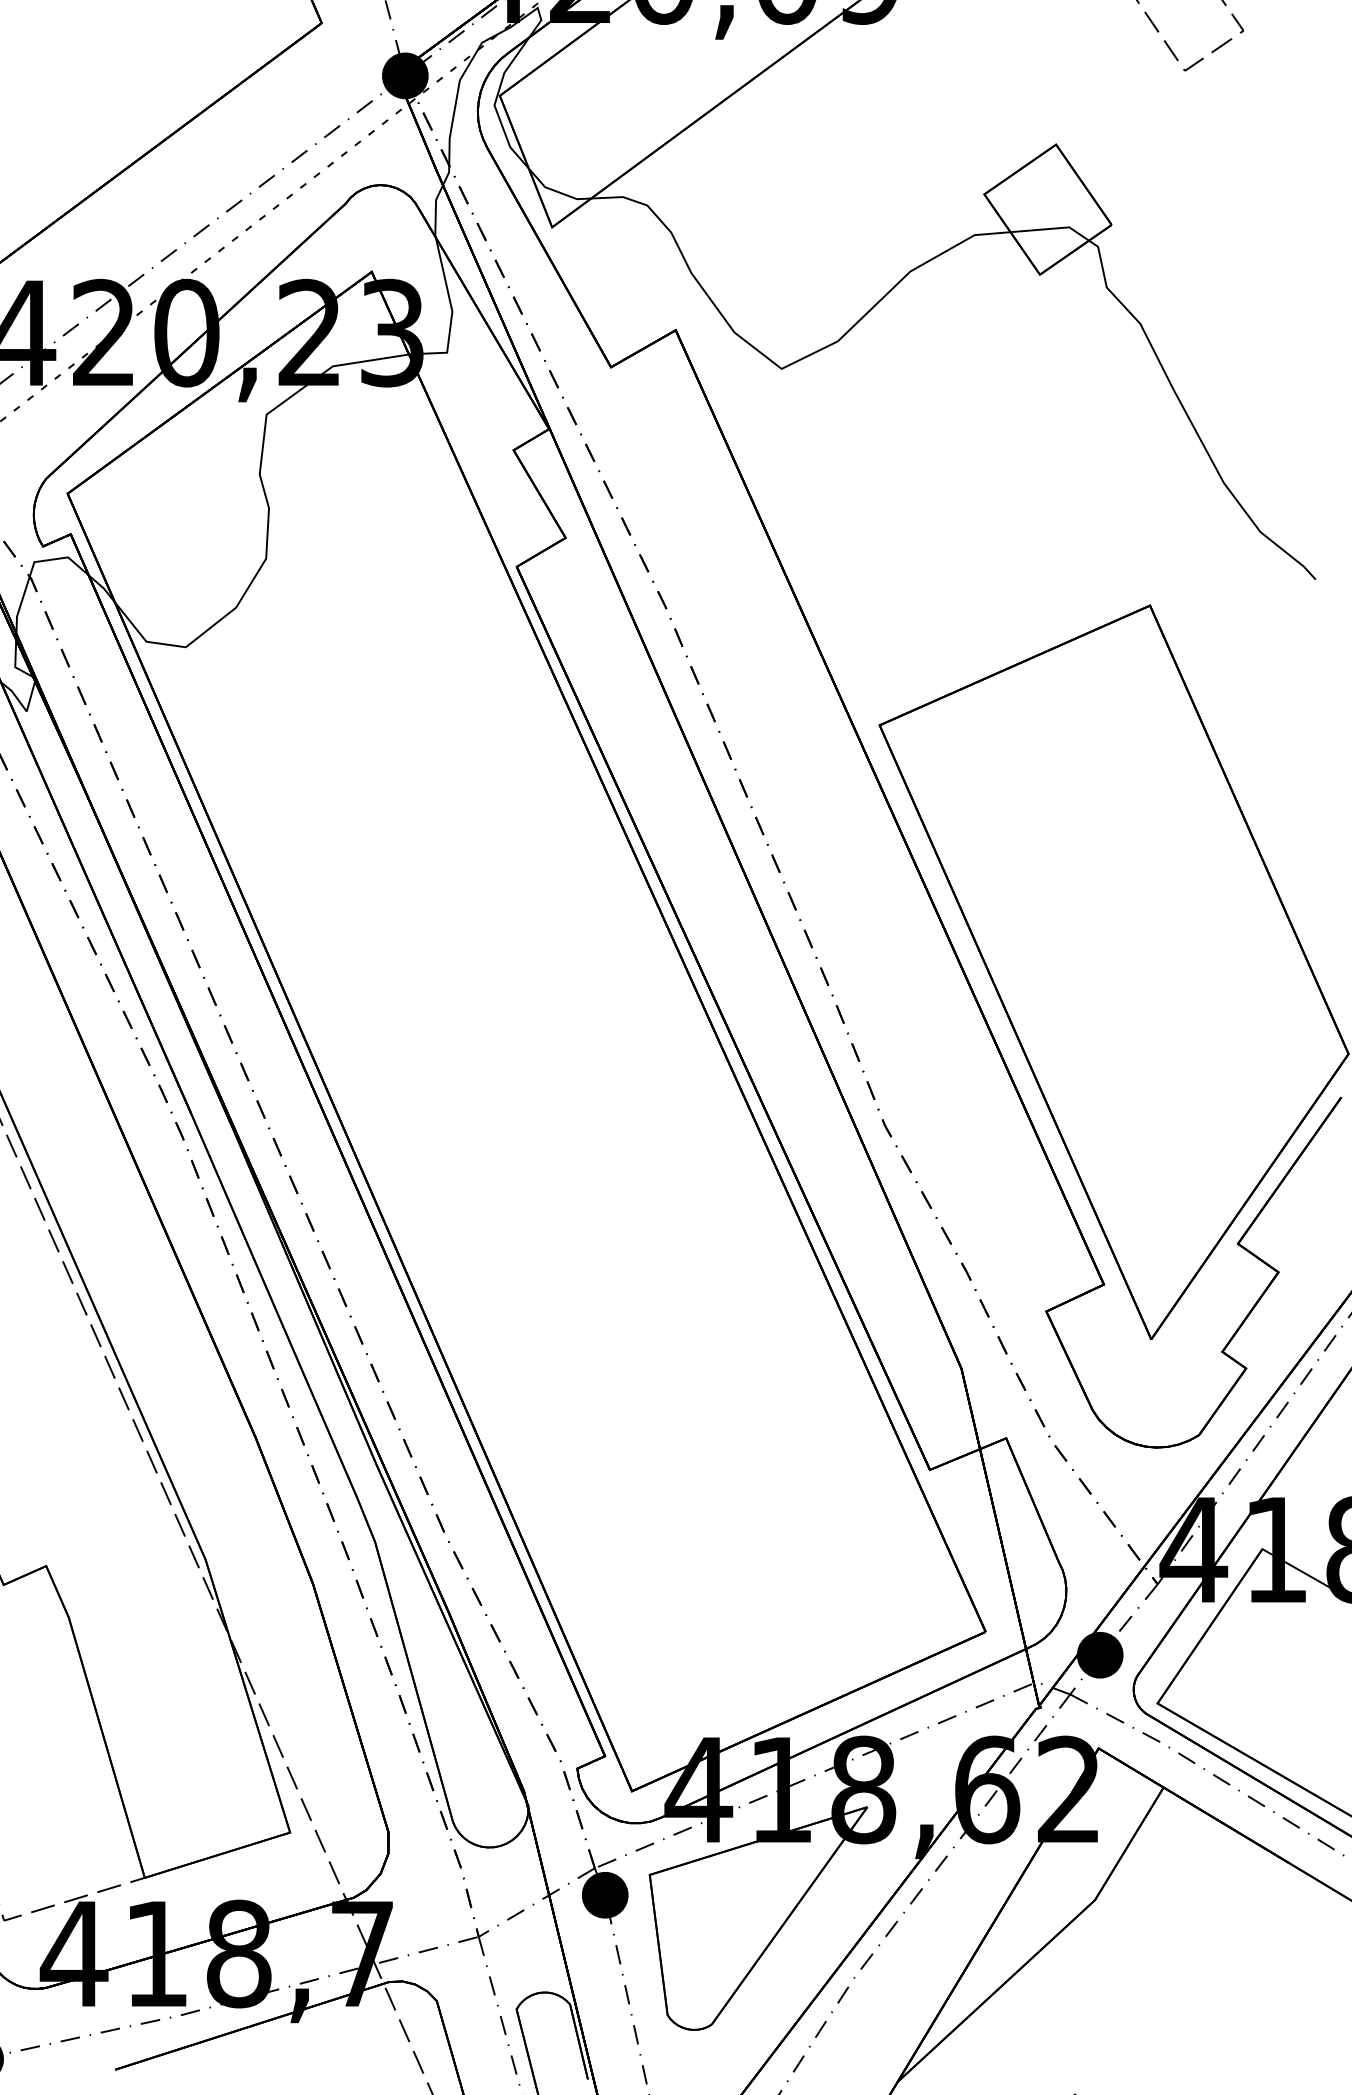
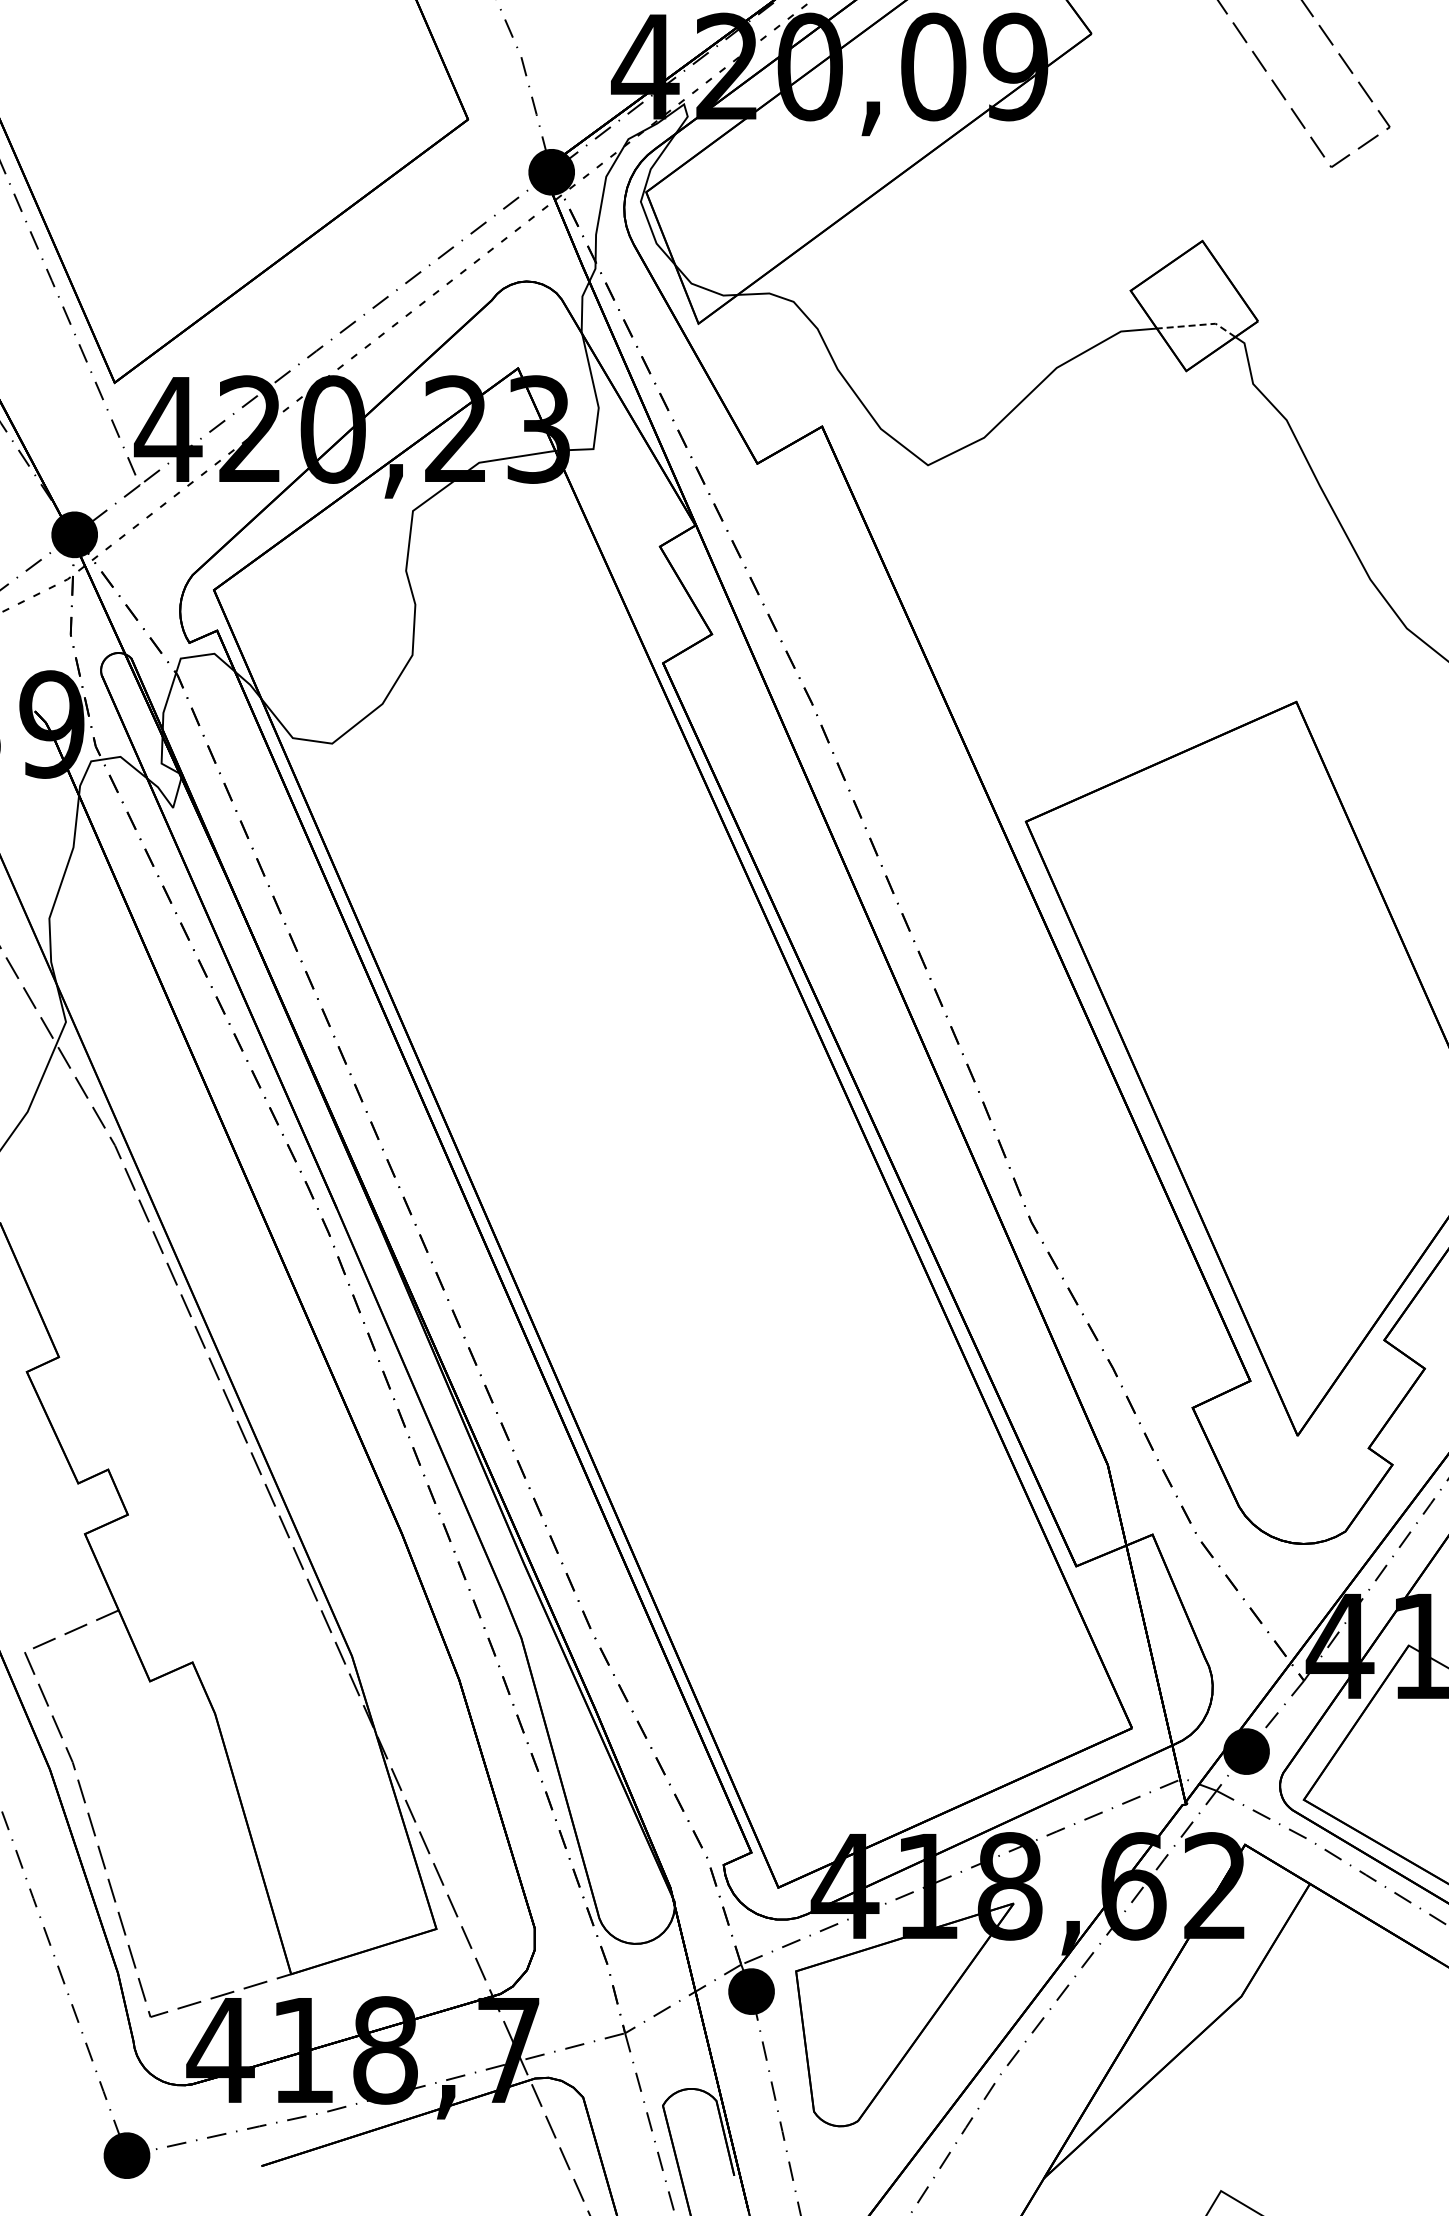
line: (1052, 229) -> (1198, 325), solid -> dashed

